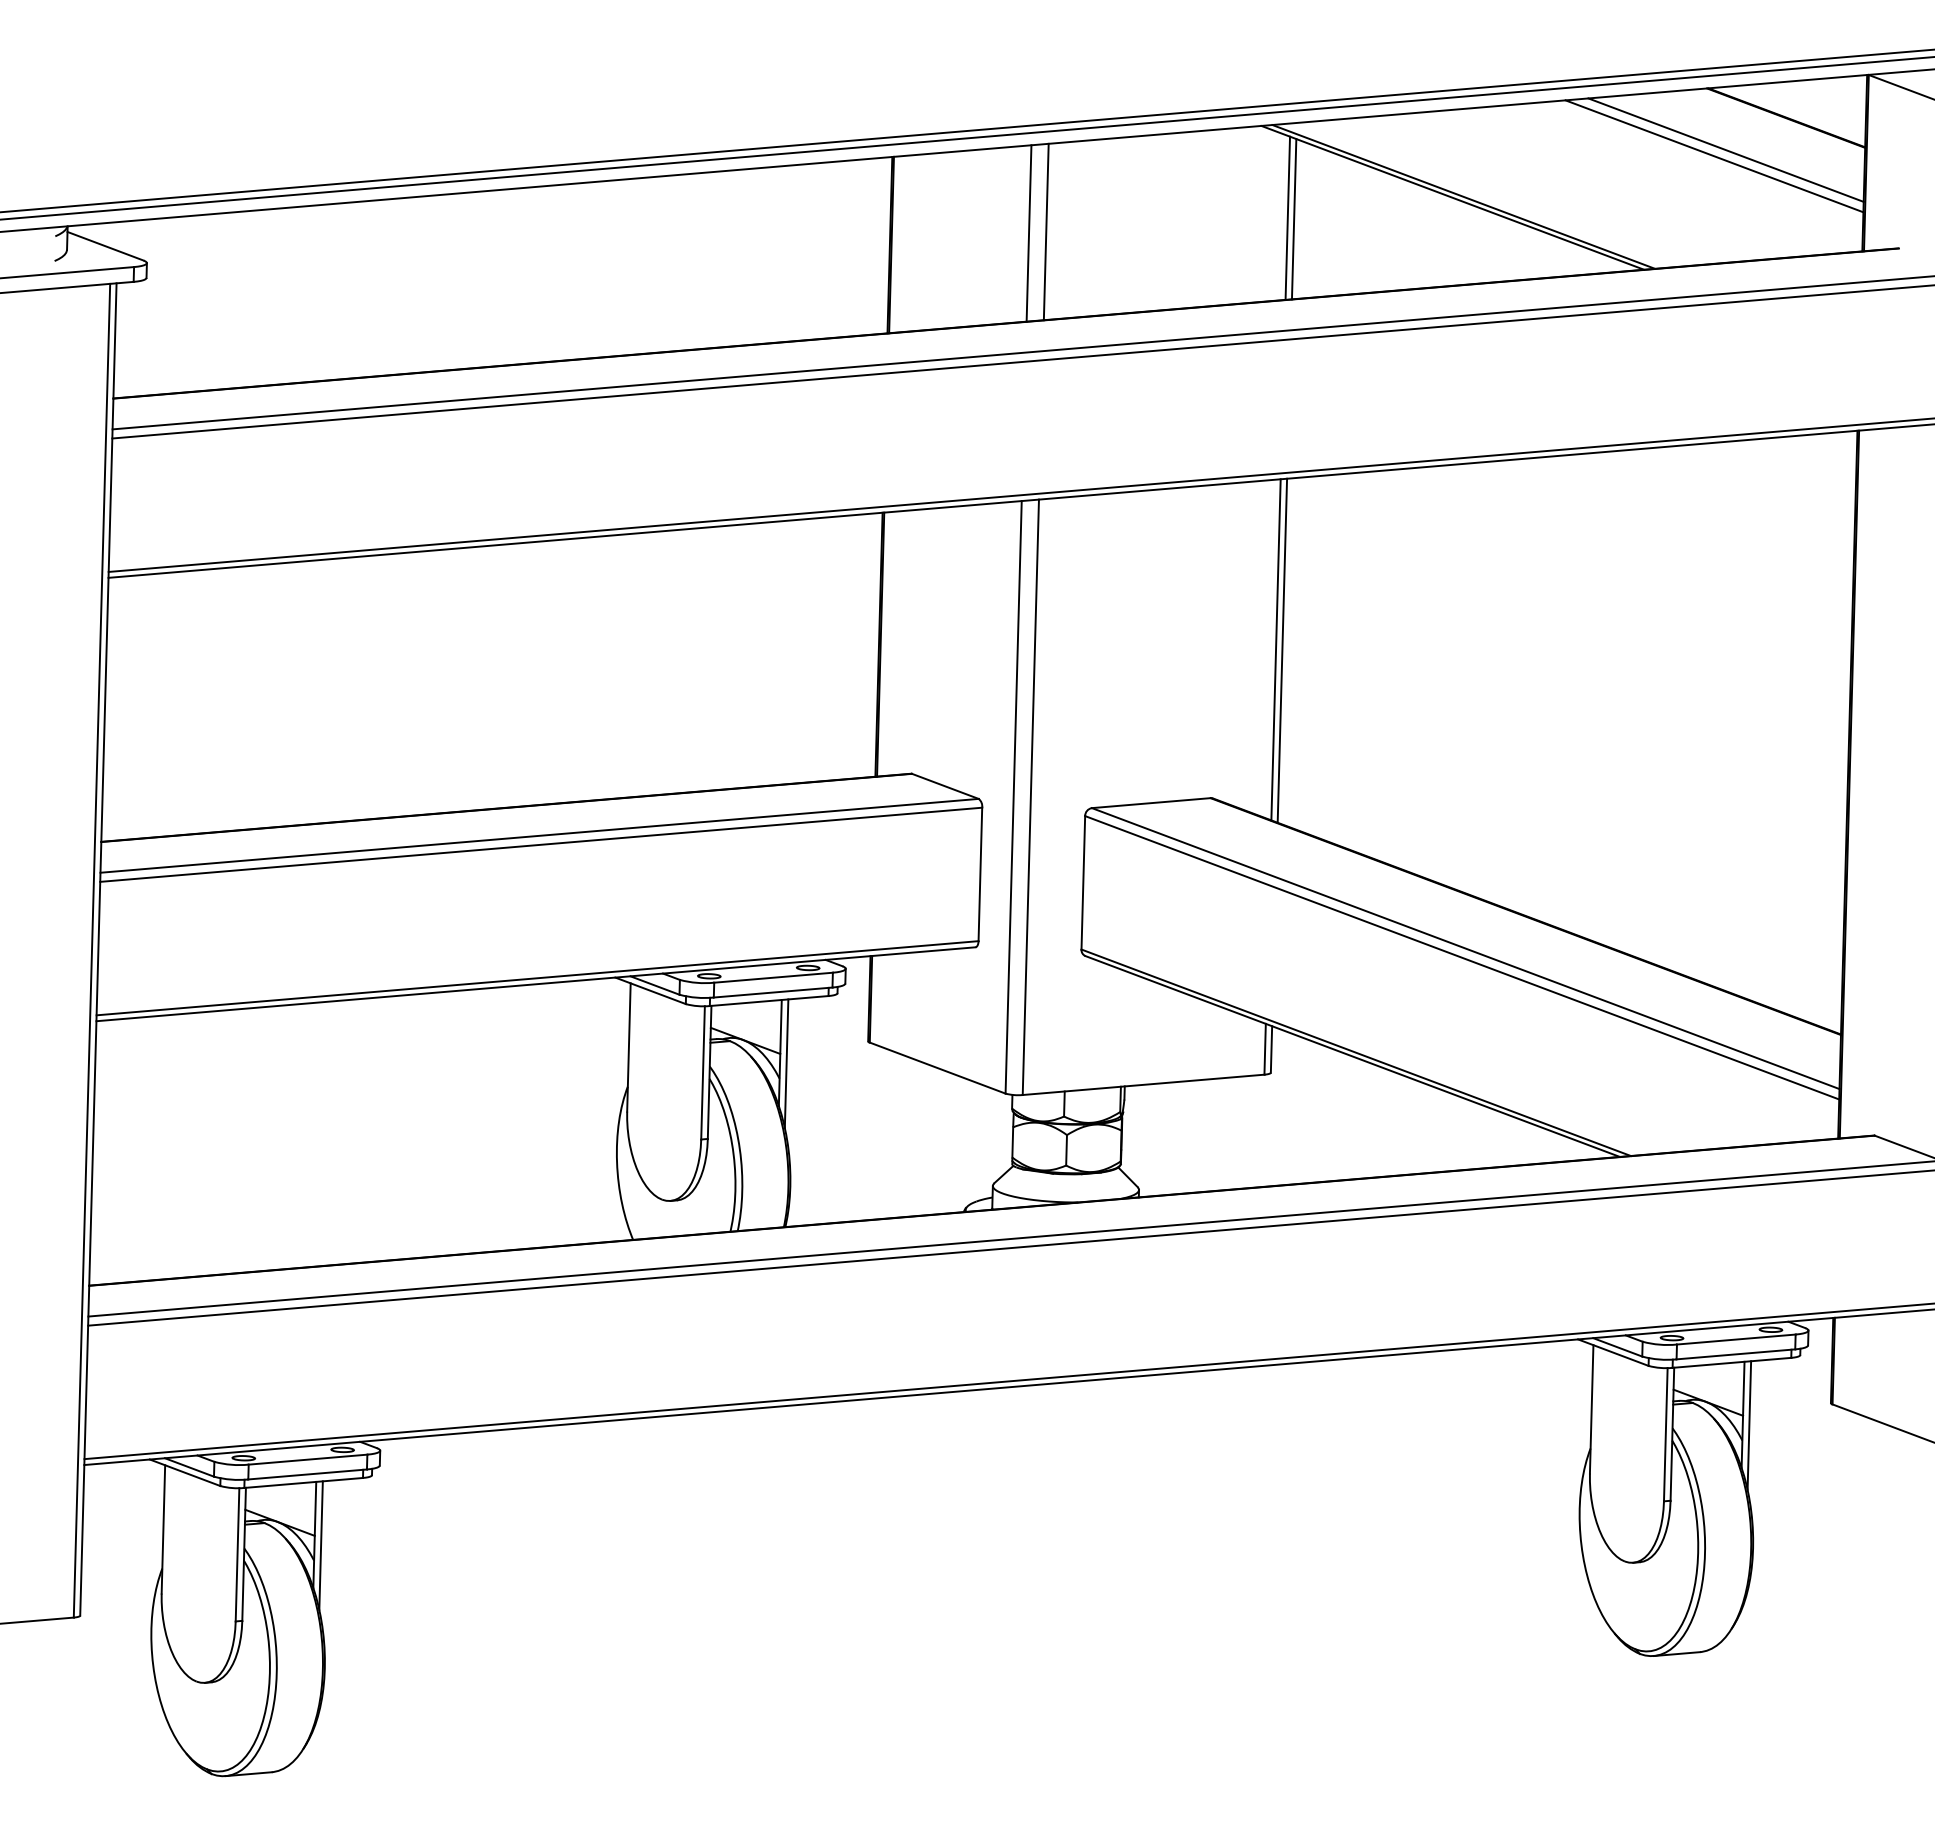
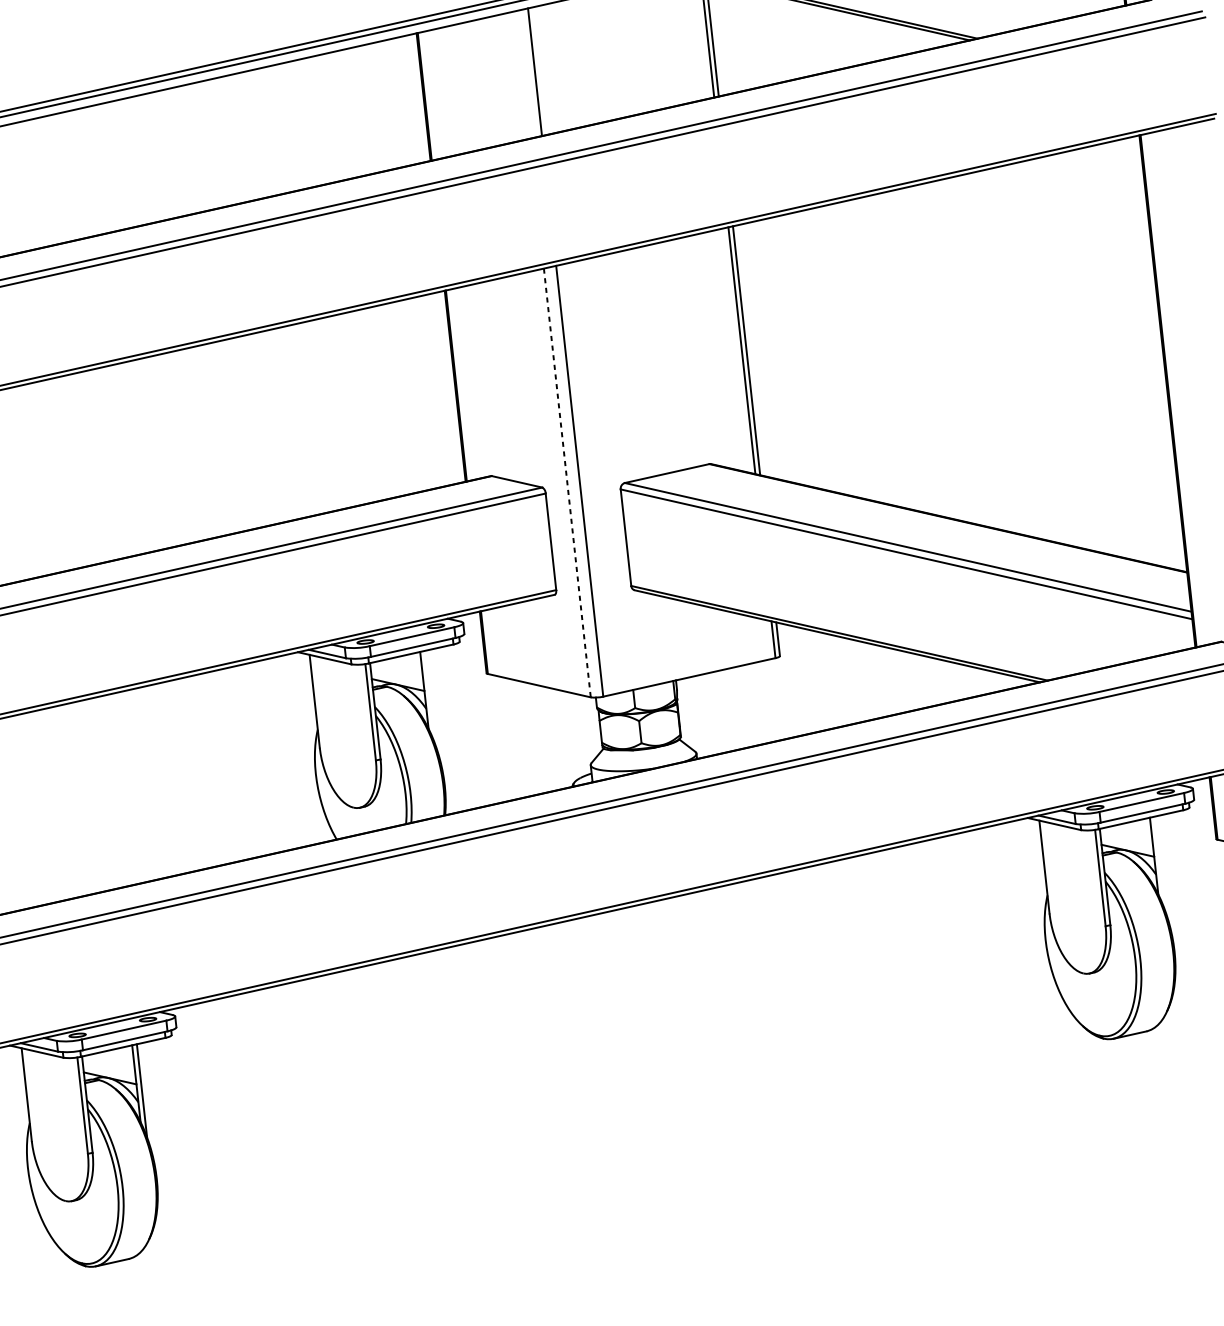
line: (1028, 233) -> (522, 75), removed
line: (1013, 797) -> (567, 483), solid -> dashed
line: (786, 1063) -> (429, 697), removed
line: (1749, 1425) -> (1159, 863), removed

